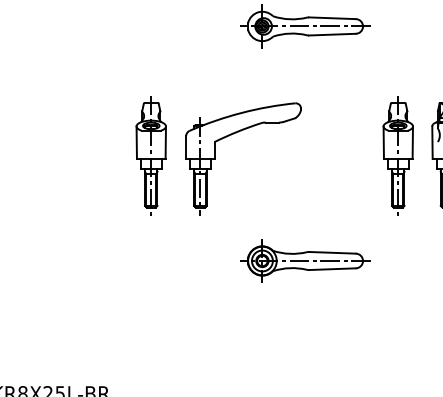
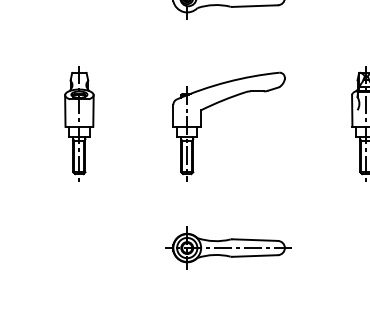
part: (231, 135) -> (217, 103), moved
part: (397, 155) -> (318, 123), removed
part: (305, 260) -> (229, 247), moved

